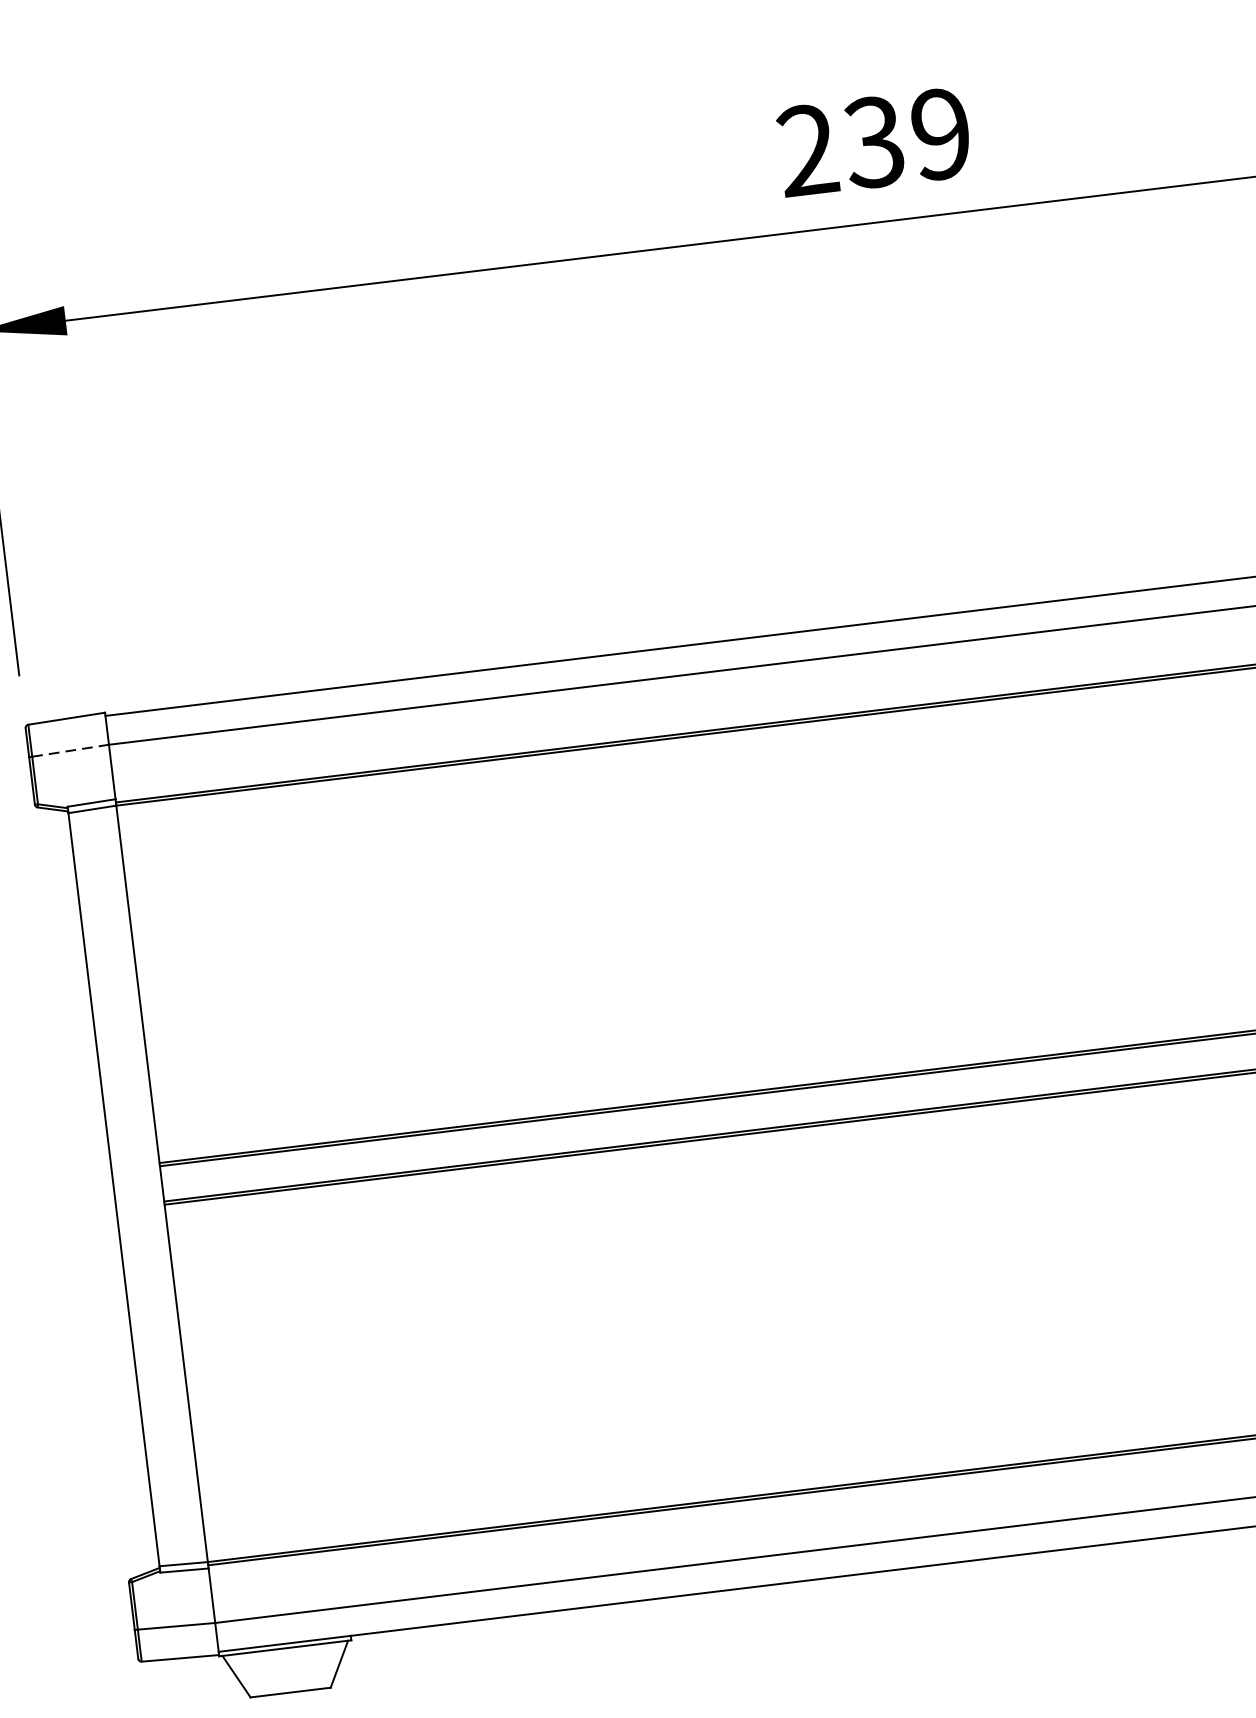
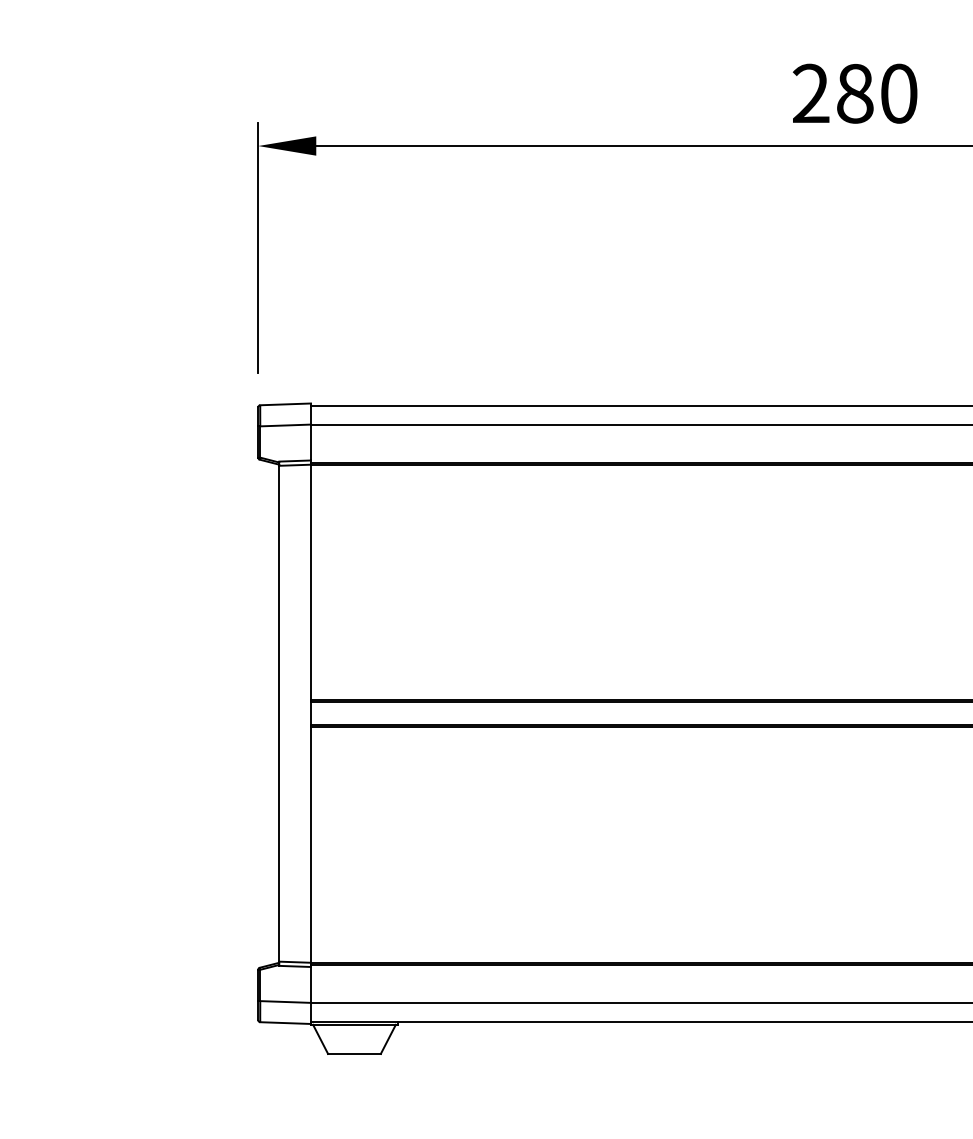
text: (906, 137) -> (876, 93), 239 -> 280
line: (71, 750) -> (286, 425), dashed -> solid

